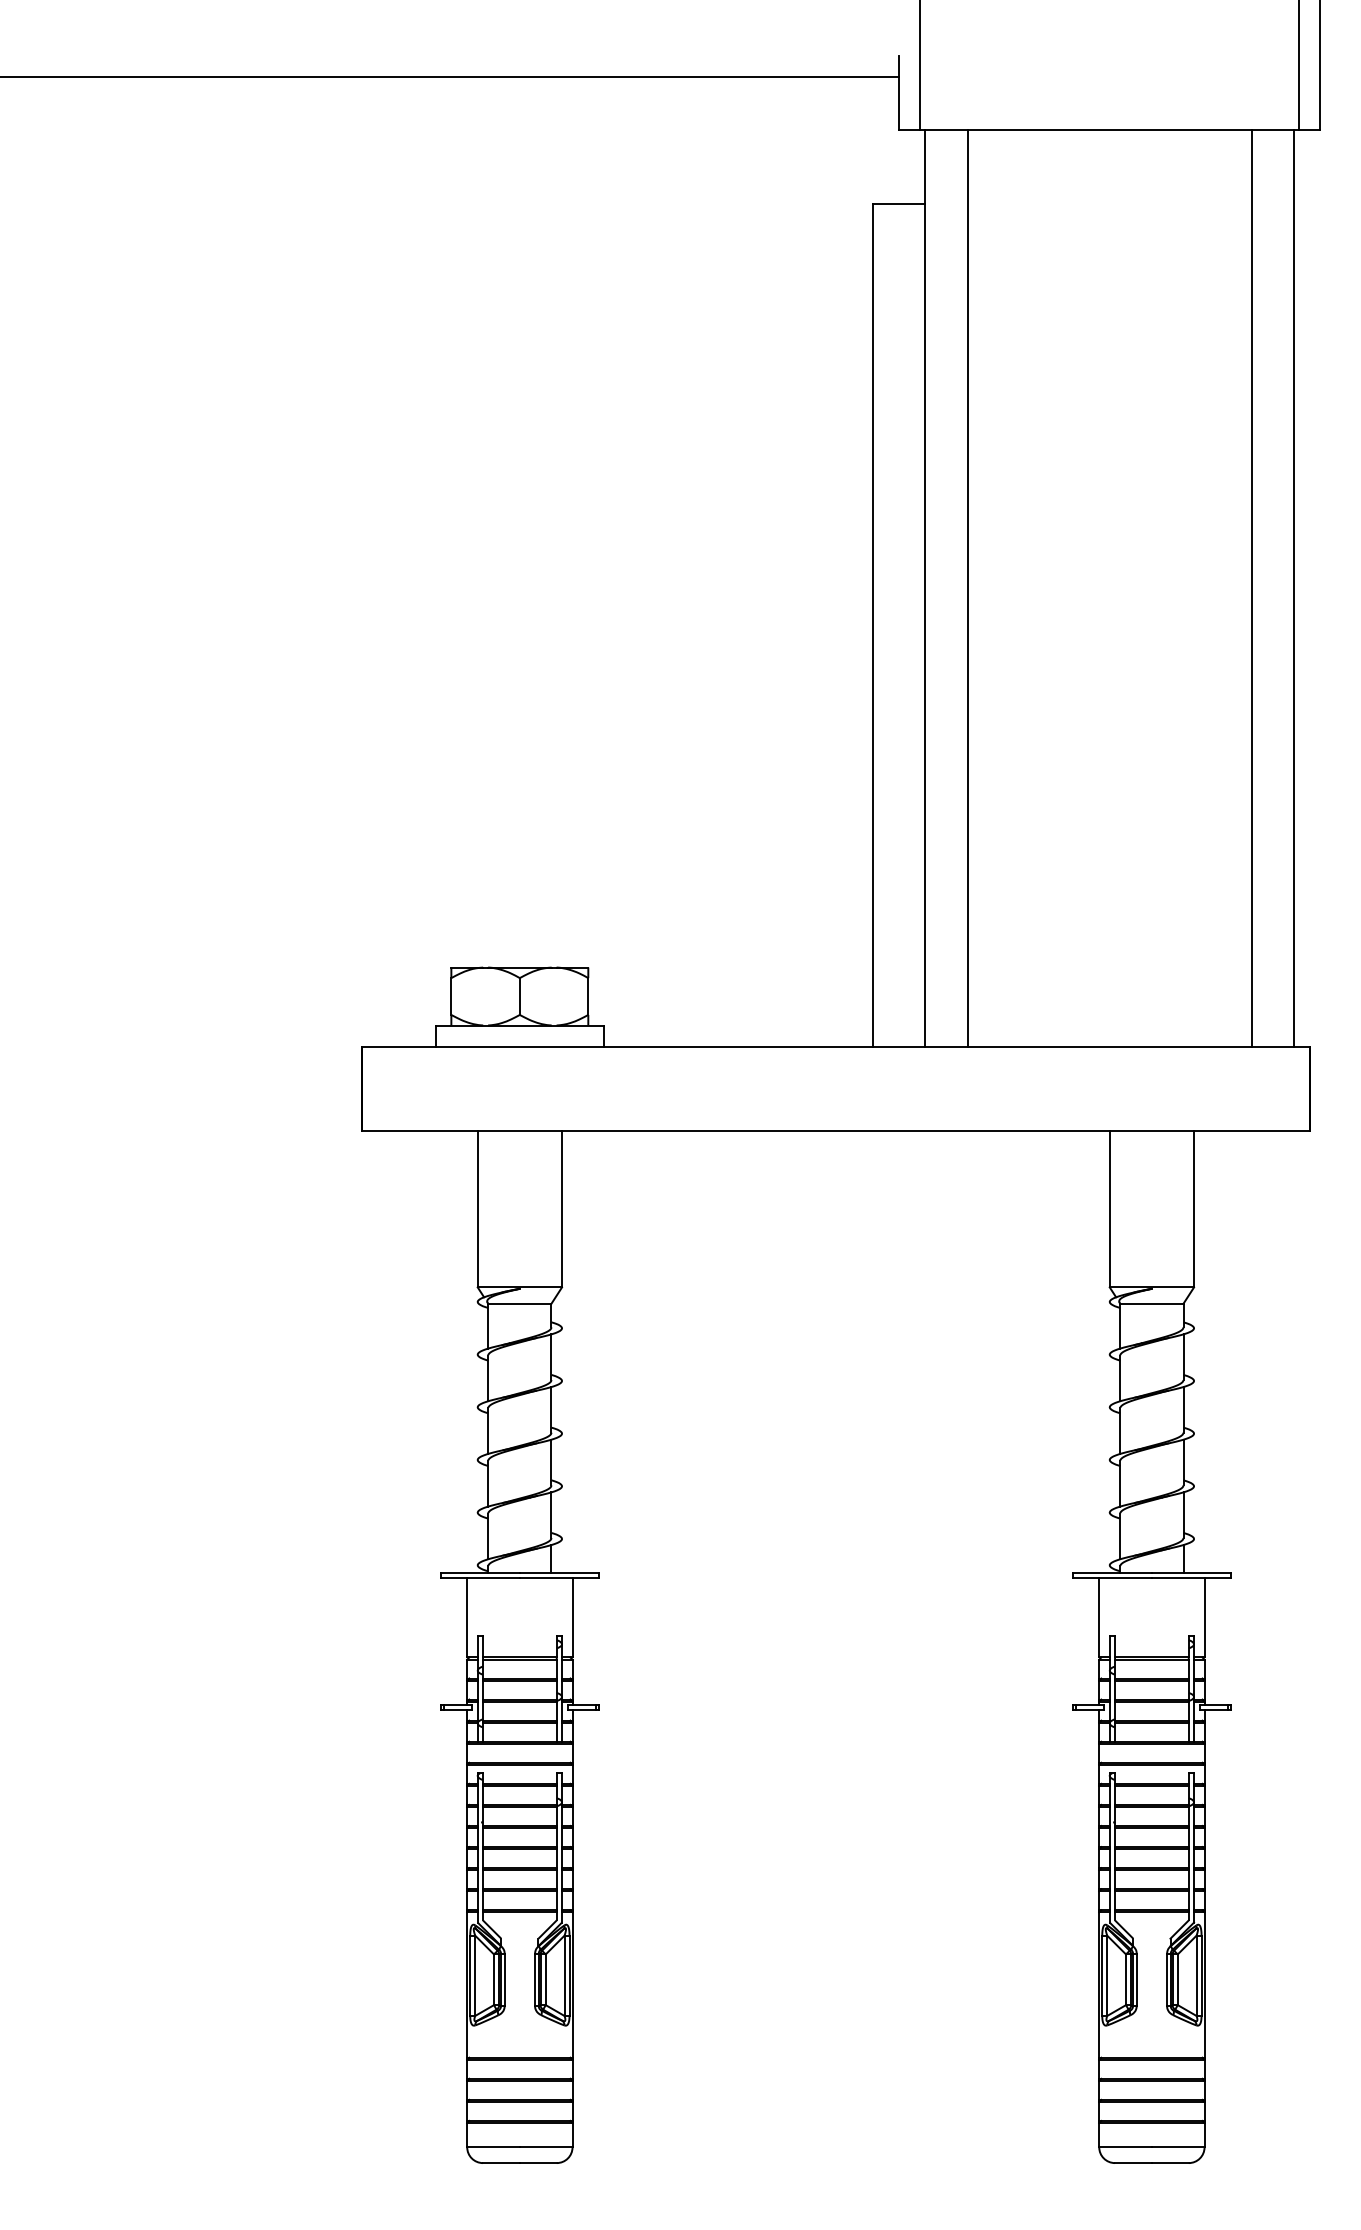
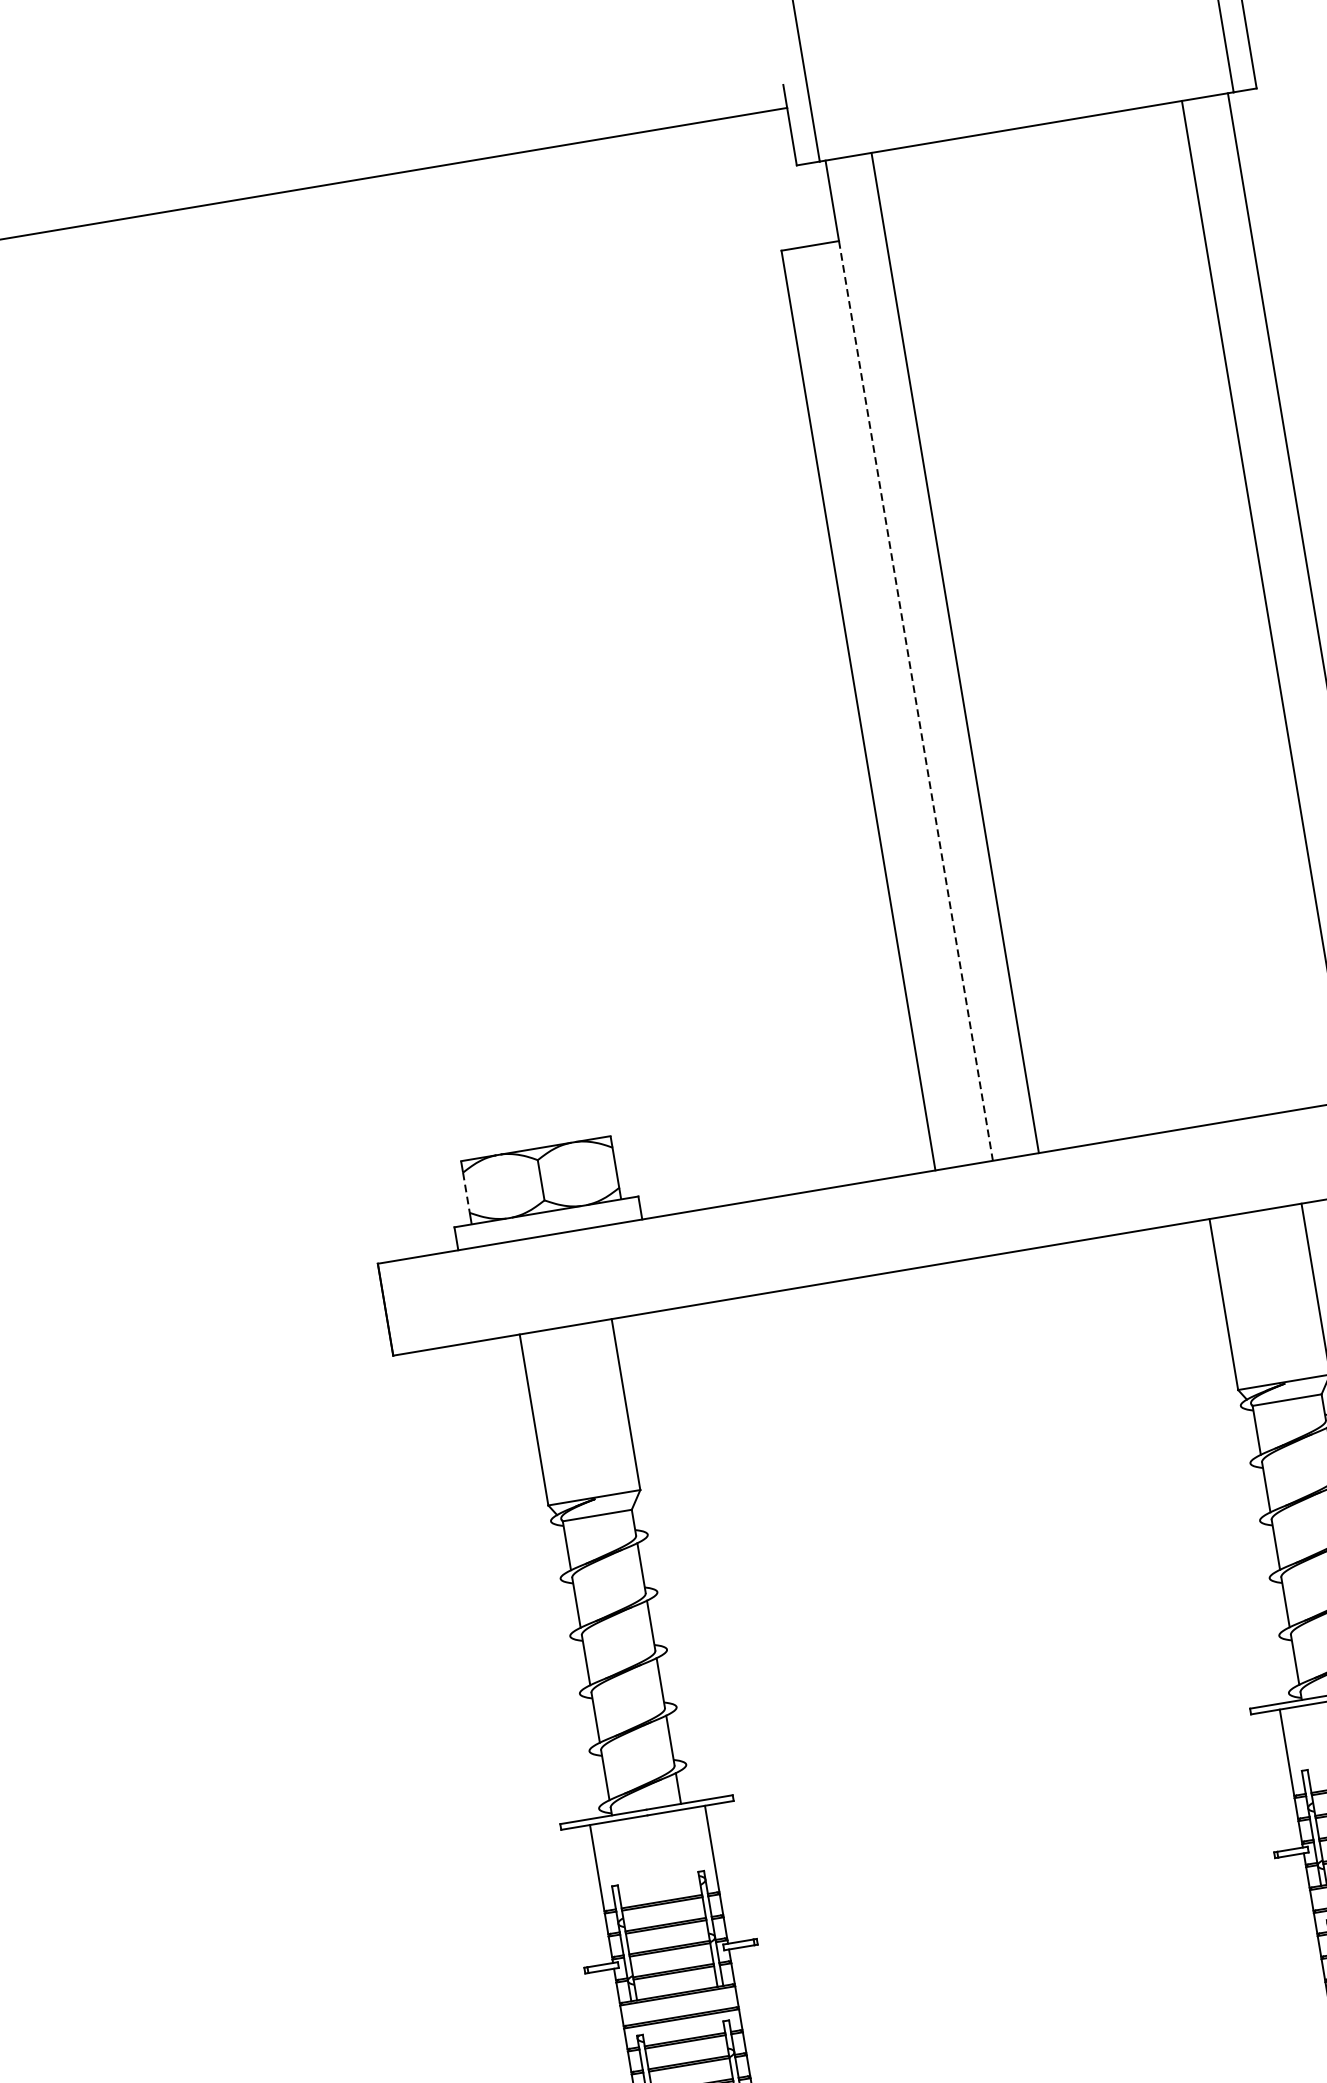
line: (925, 625) -> (916, 701), solid -> dashed
line: (451, 997) -> (466, 1193), solid -> dashed

